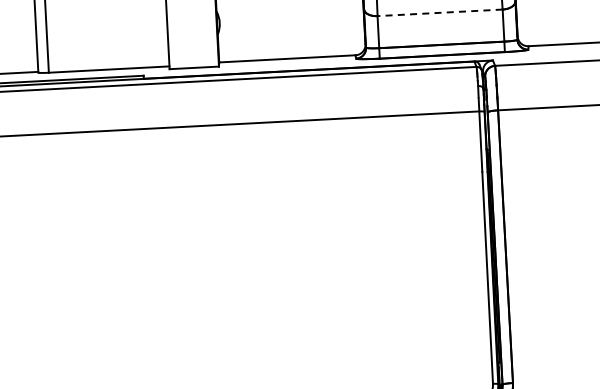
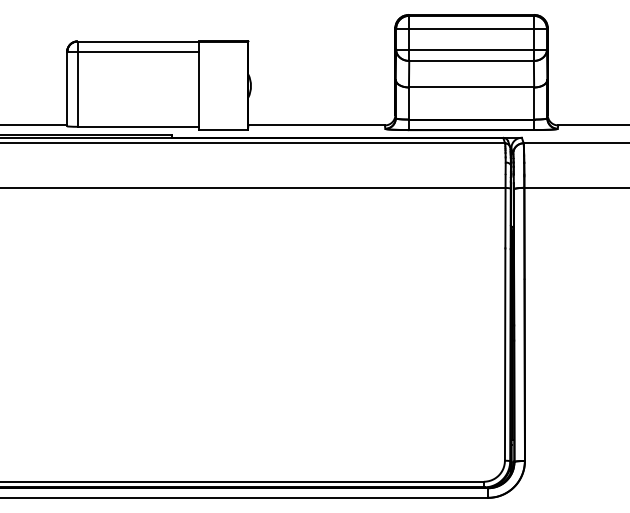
line: (440, 12) -> (471, 87), dashed -> solid

